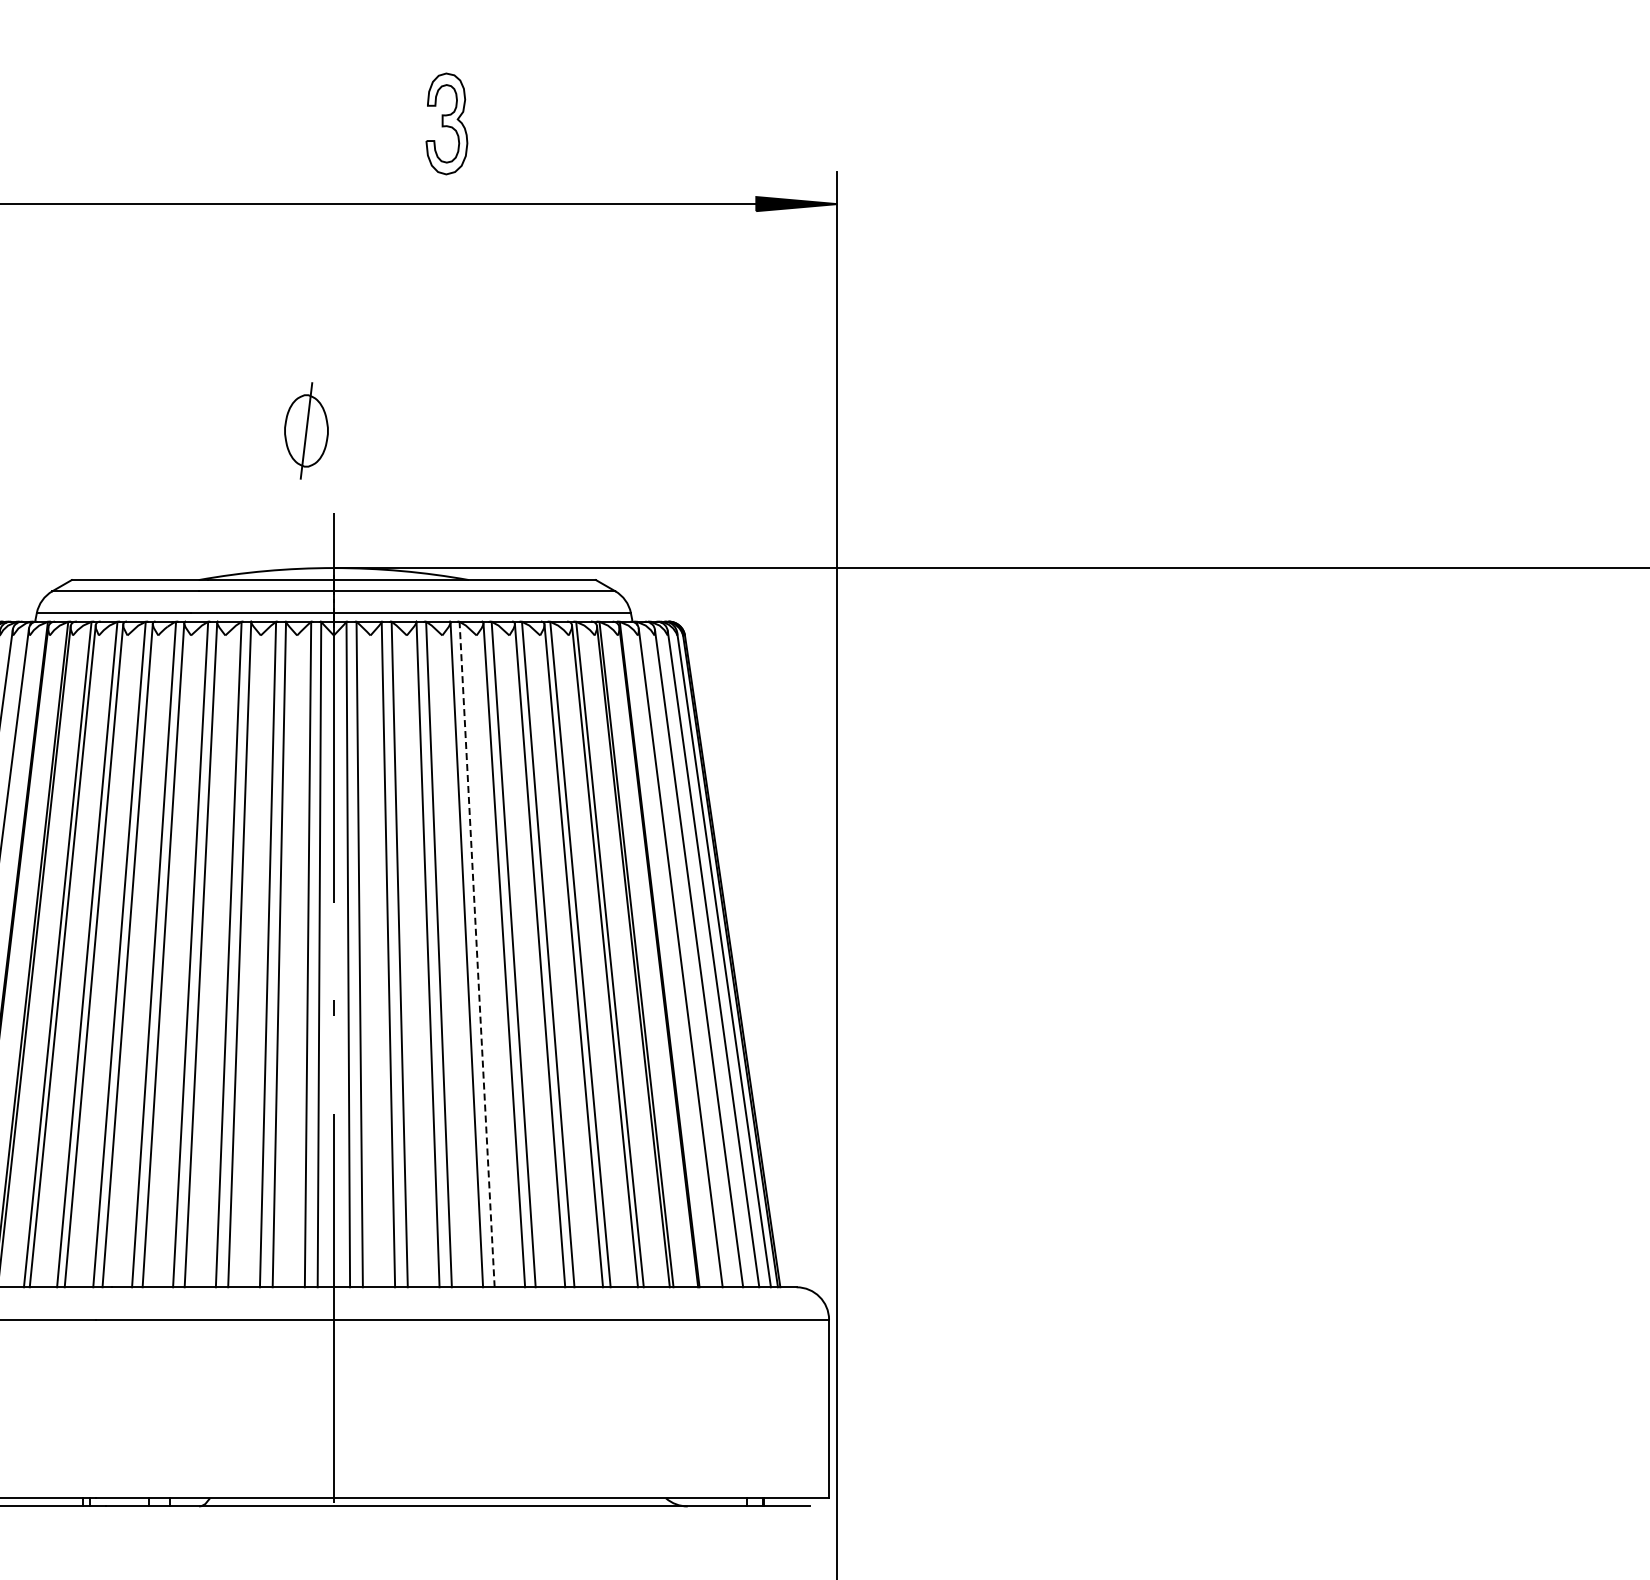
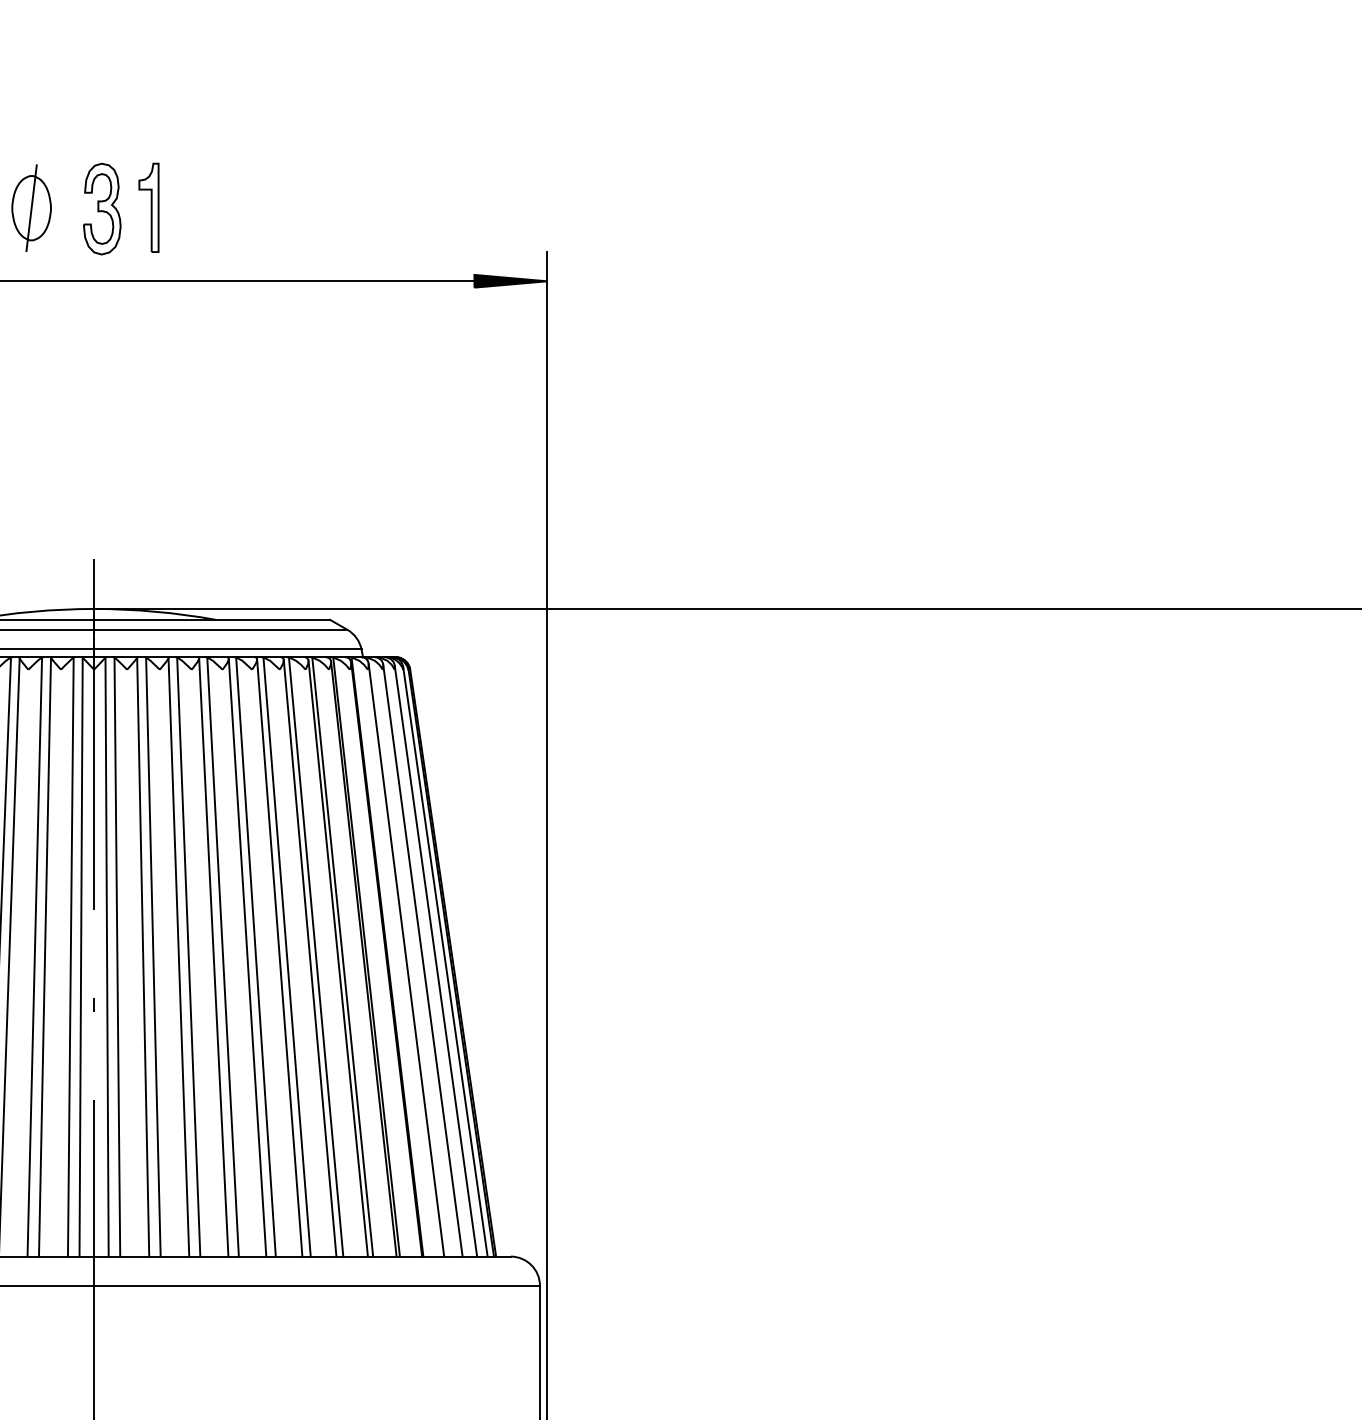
part: (394, 122) -> (148, 207), added
part: (446, 123) -> (101, 208), moved
part: (306, 430) -> (31, 207), moved
line: (477, 954) -> (223, 956), dashed -> solid

